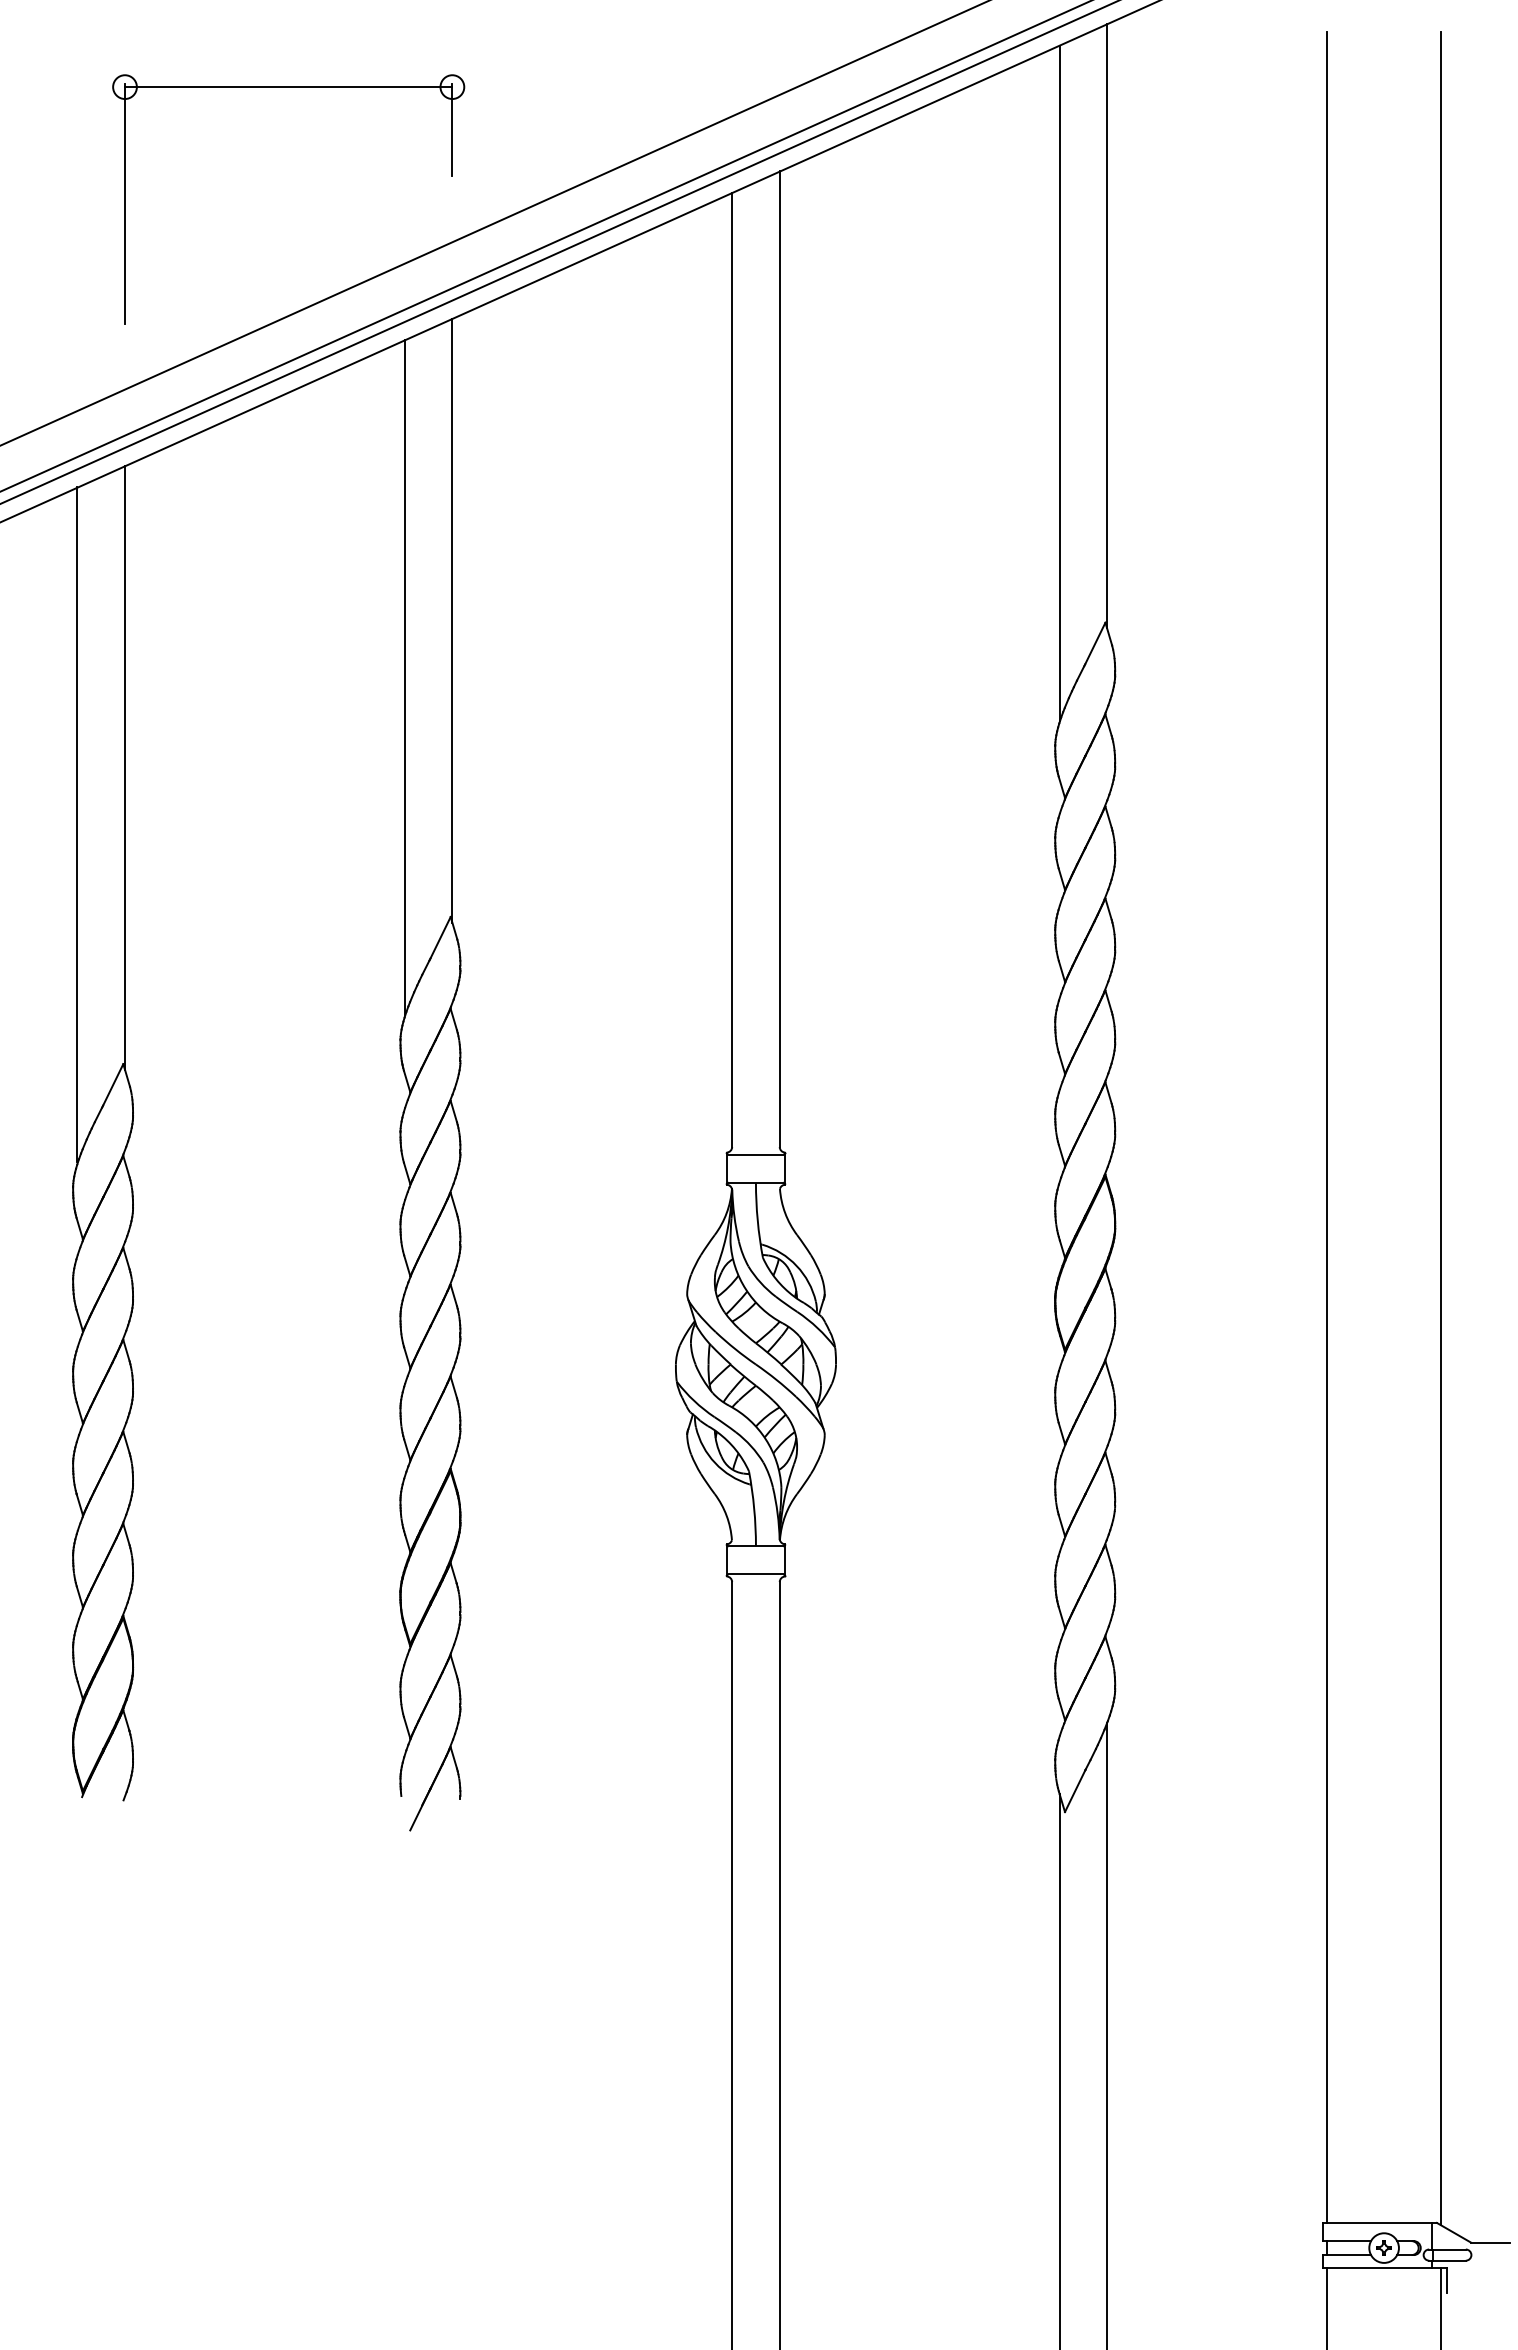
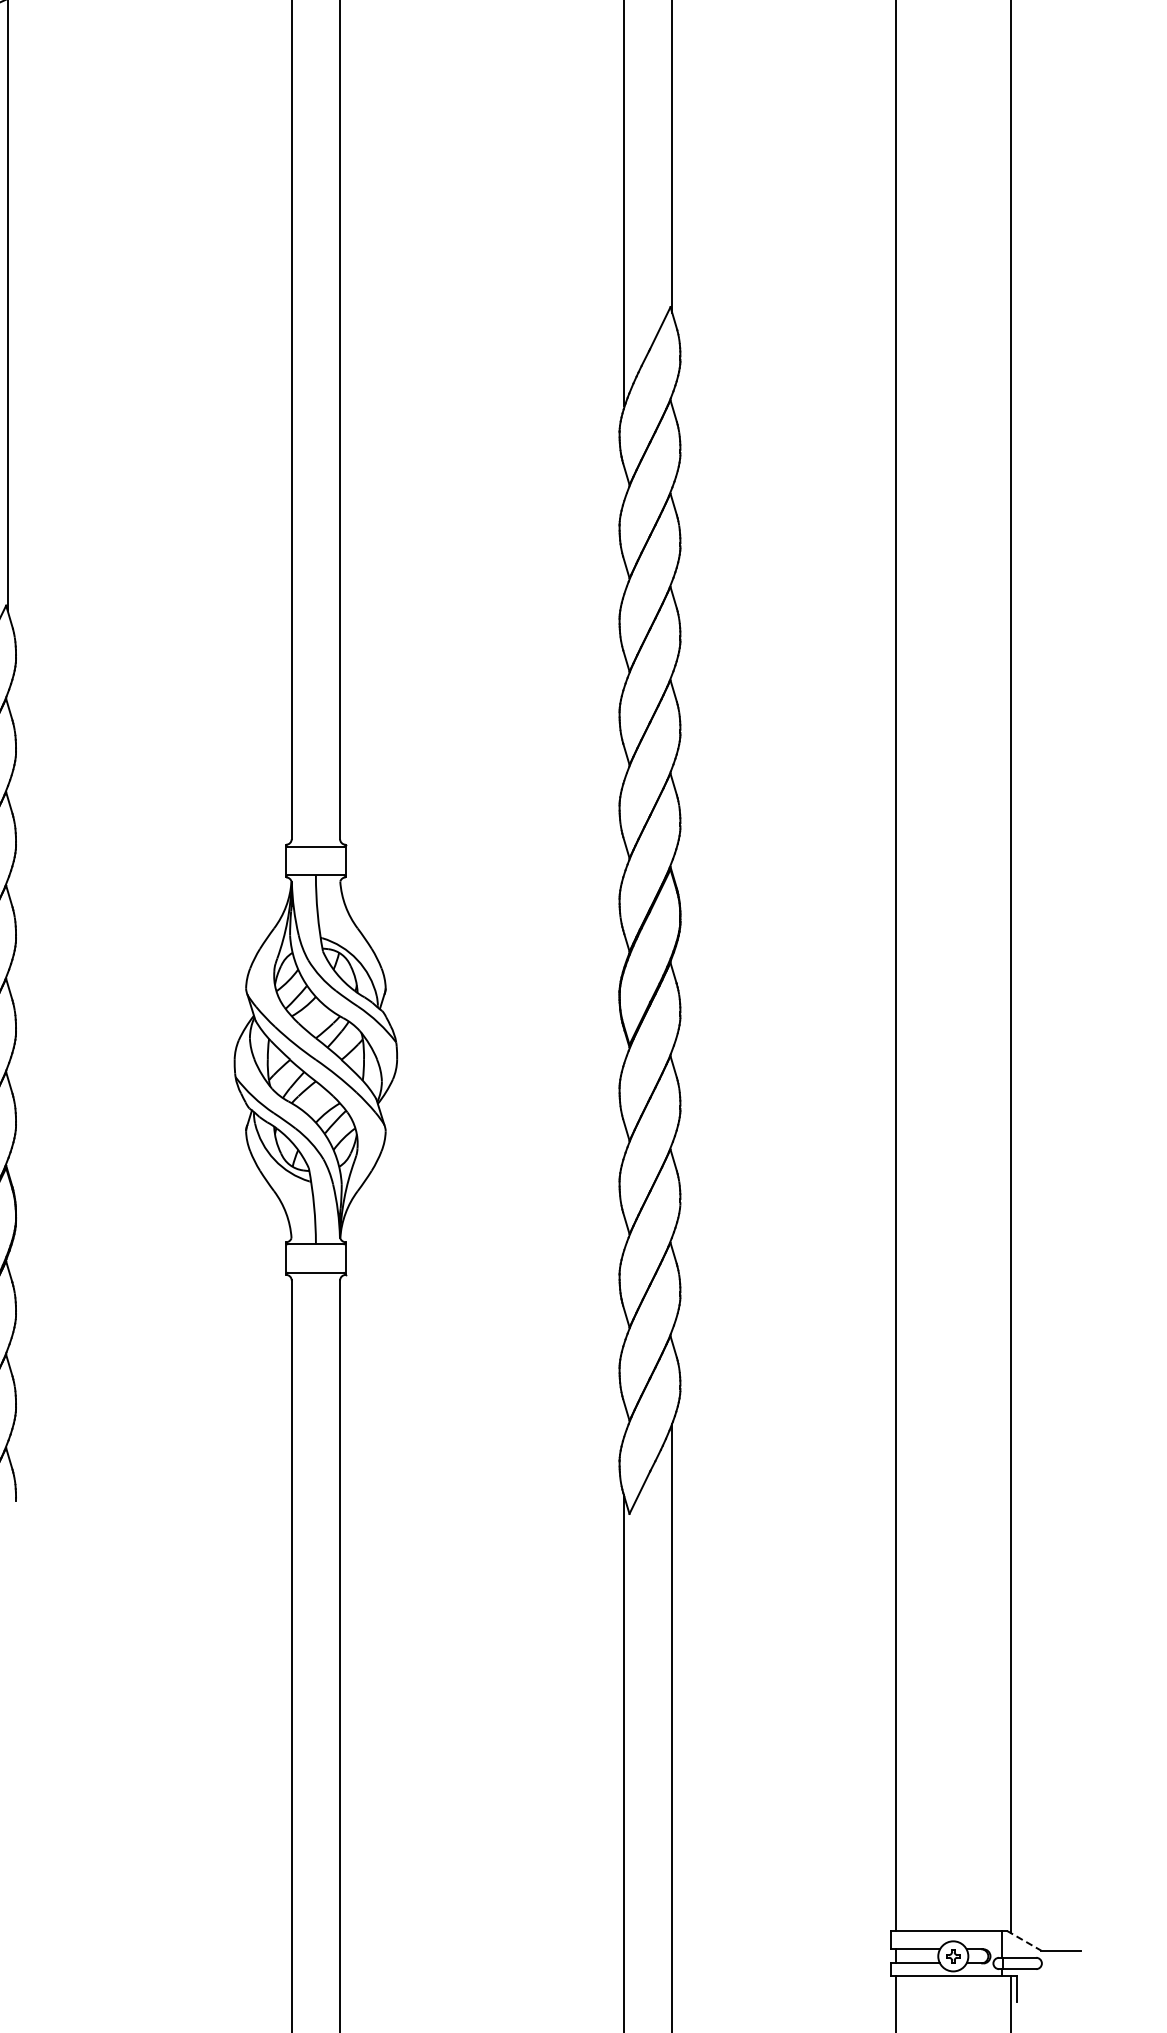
line: (1453, 2232) -> (1023, 1940), solid -> dashed

